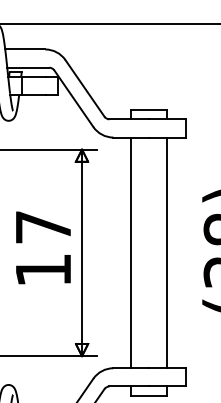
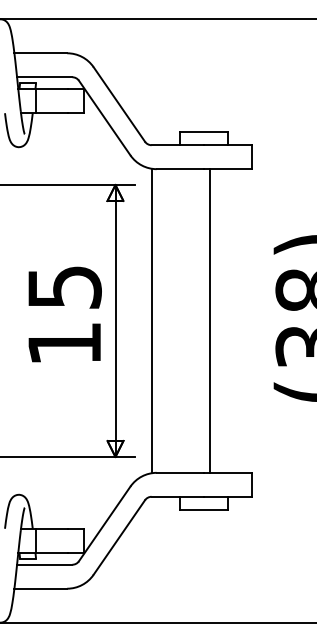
text: (43, 227) -> (64, 287), 17 -> 15
line: (130, 252) -> (151, 320), moved
line: (167, 252) -> (209, 320), moved

